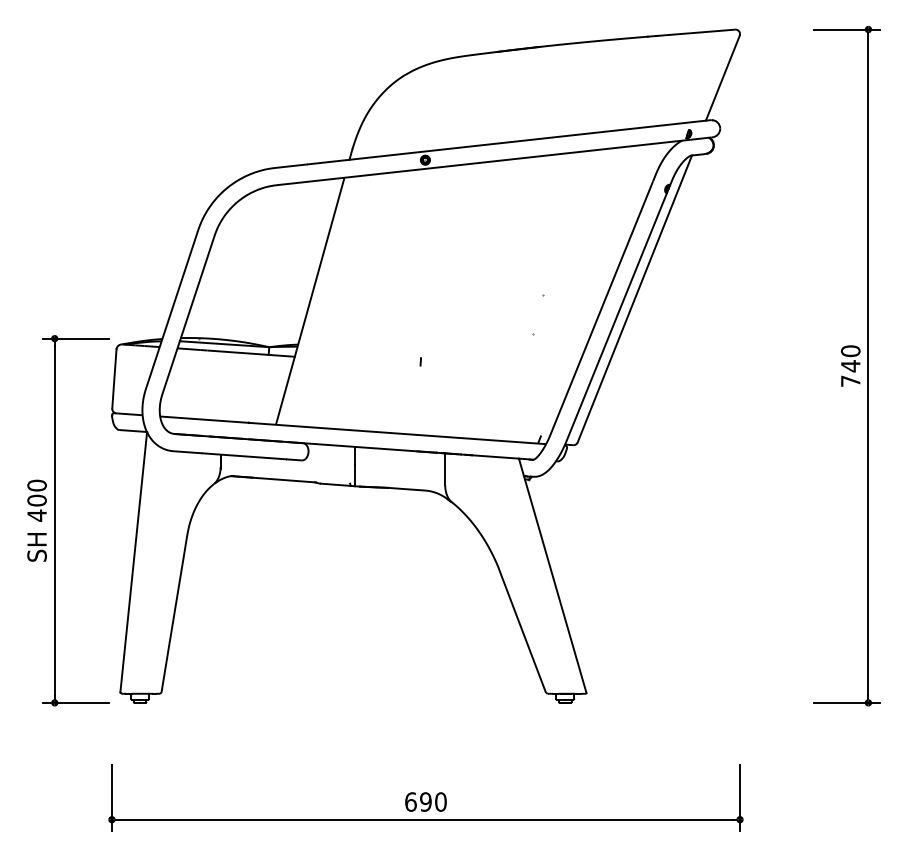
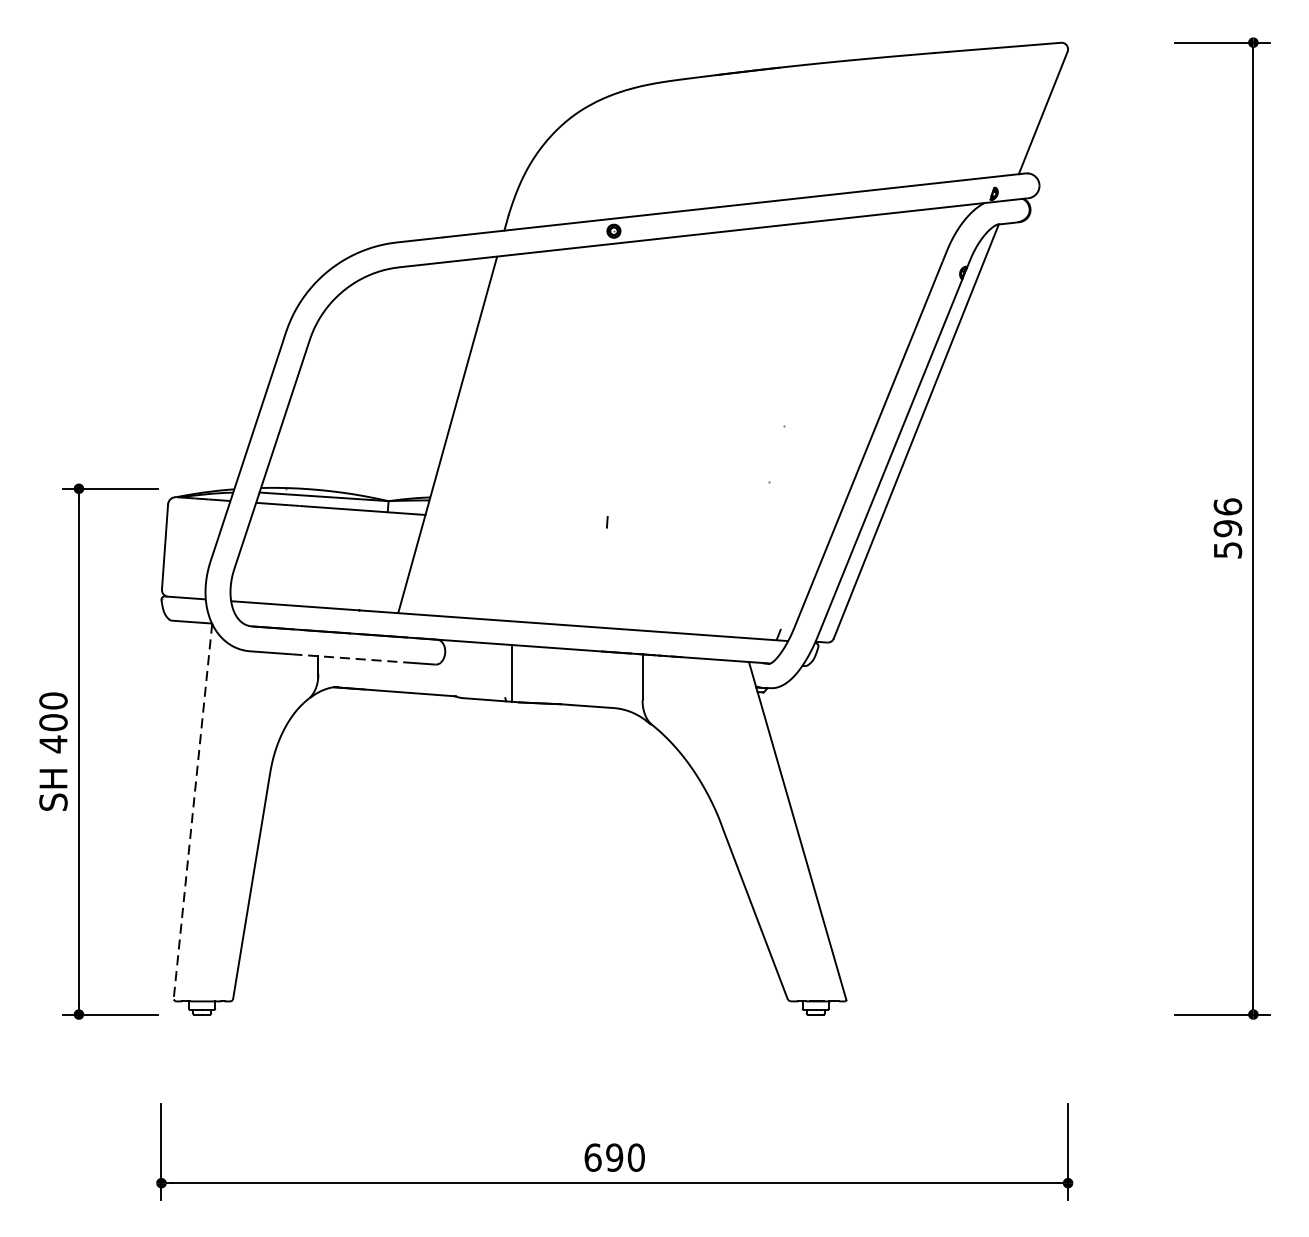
text: (850, 365) -> (1227, 527), 740 -> 596
line: (244, 456) -> (352, 658), solid -> dashed
line: (133, 562) -> (192, 811), solid -> dashed

